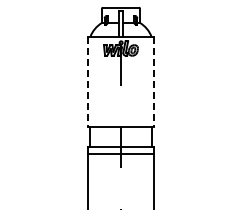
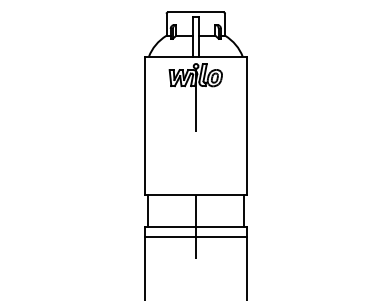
line: (87, 82) -> (144, 127), dashed -> solid
line: (154, 82) -> (247, 127), dashed -> solid

